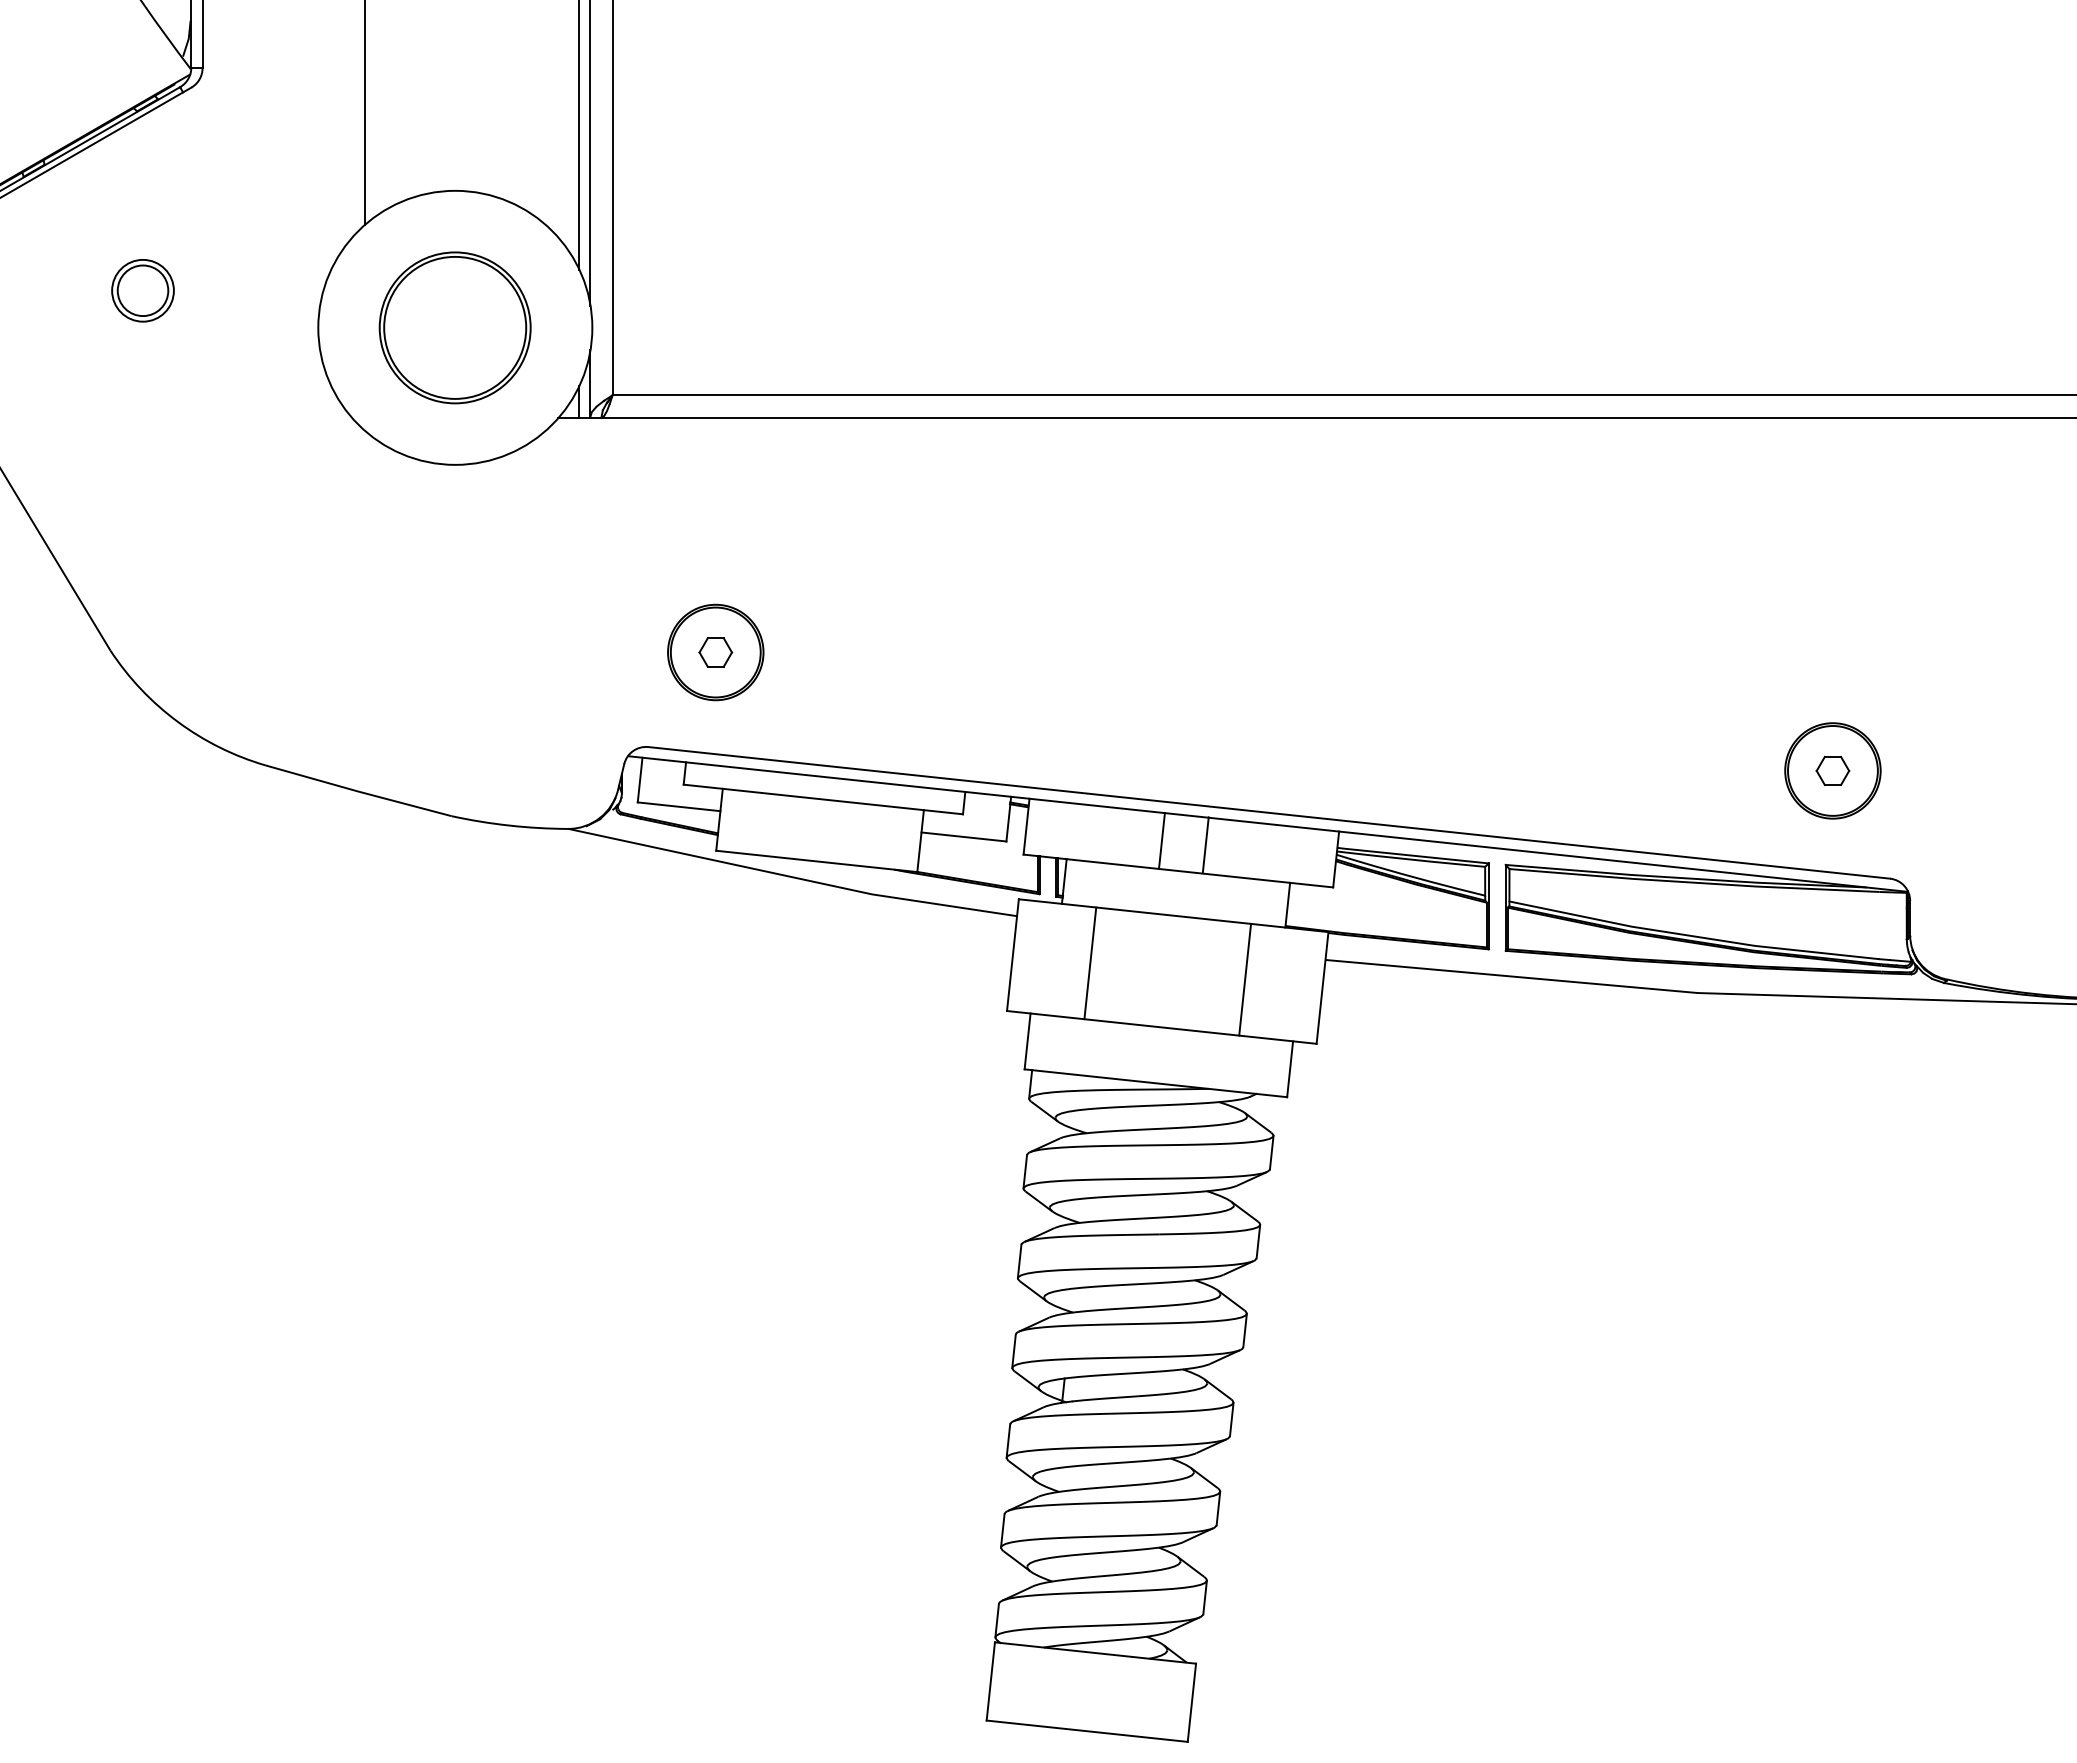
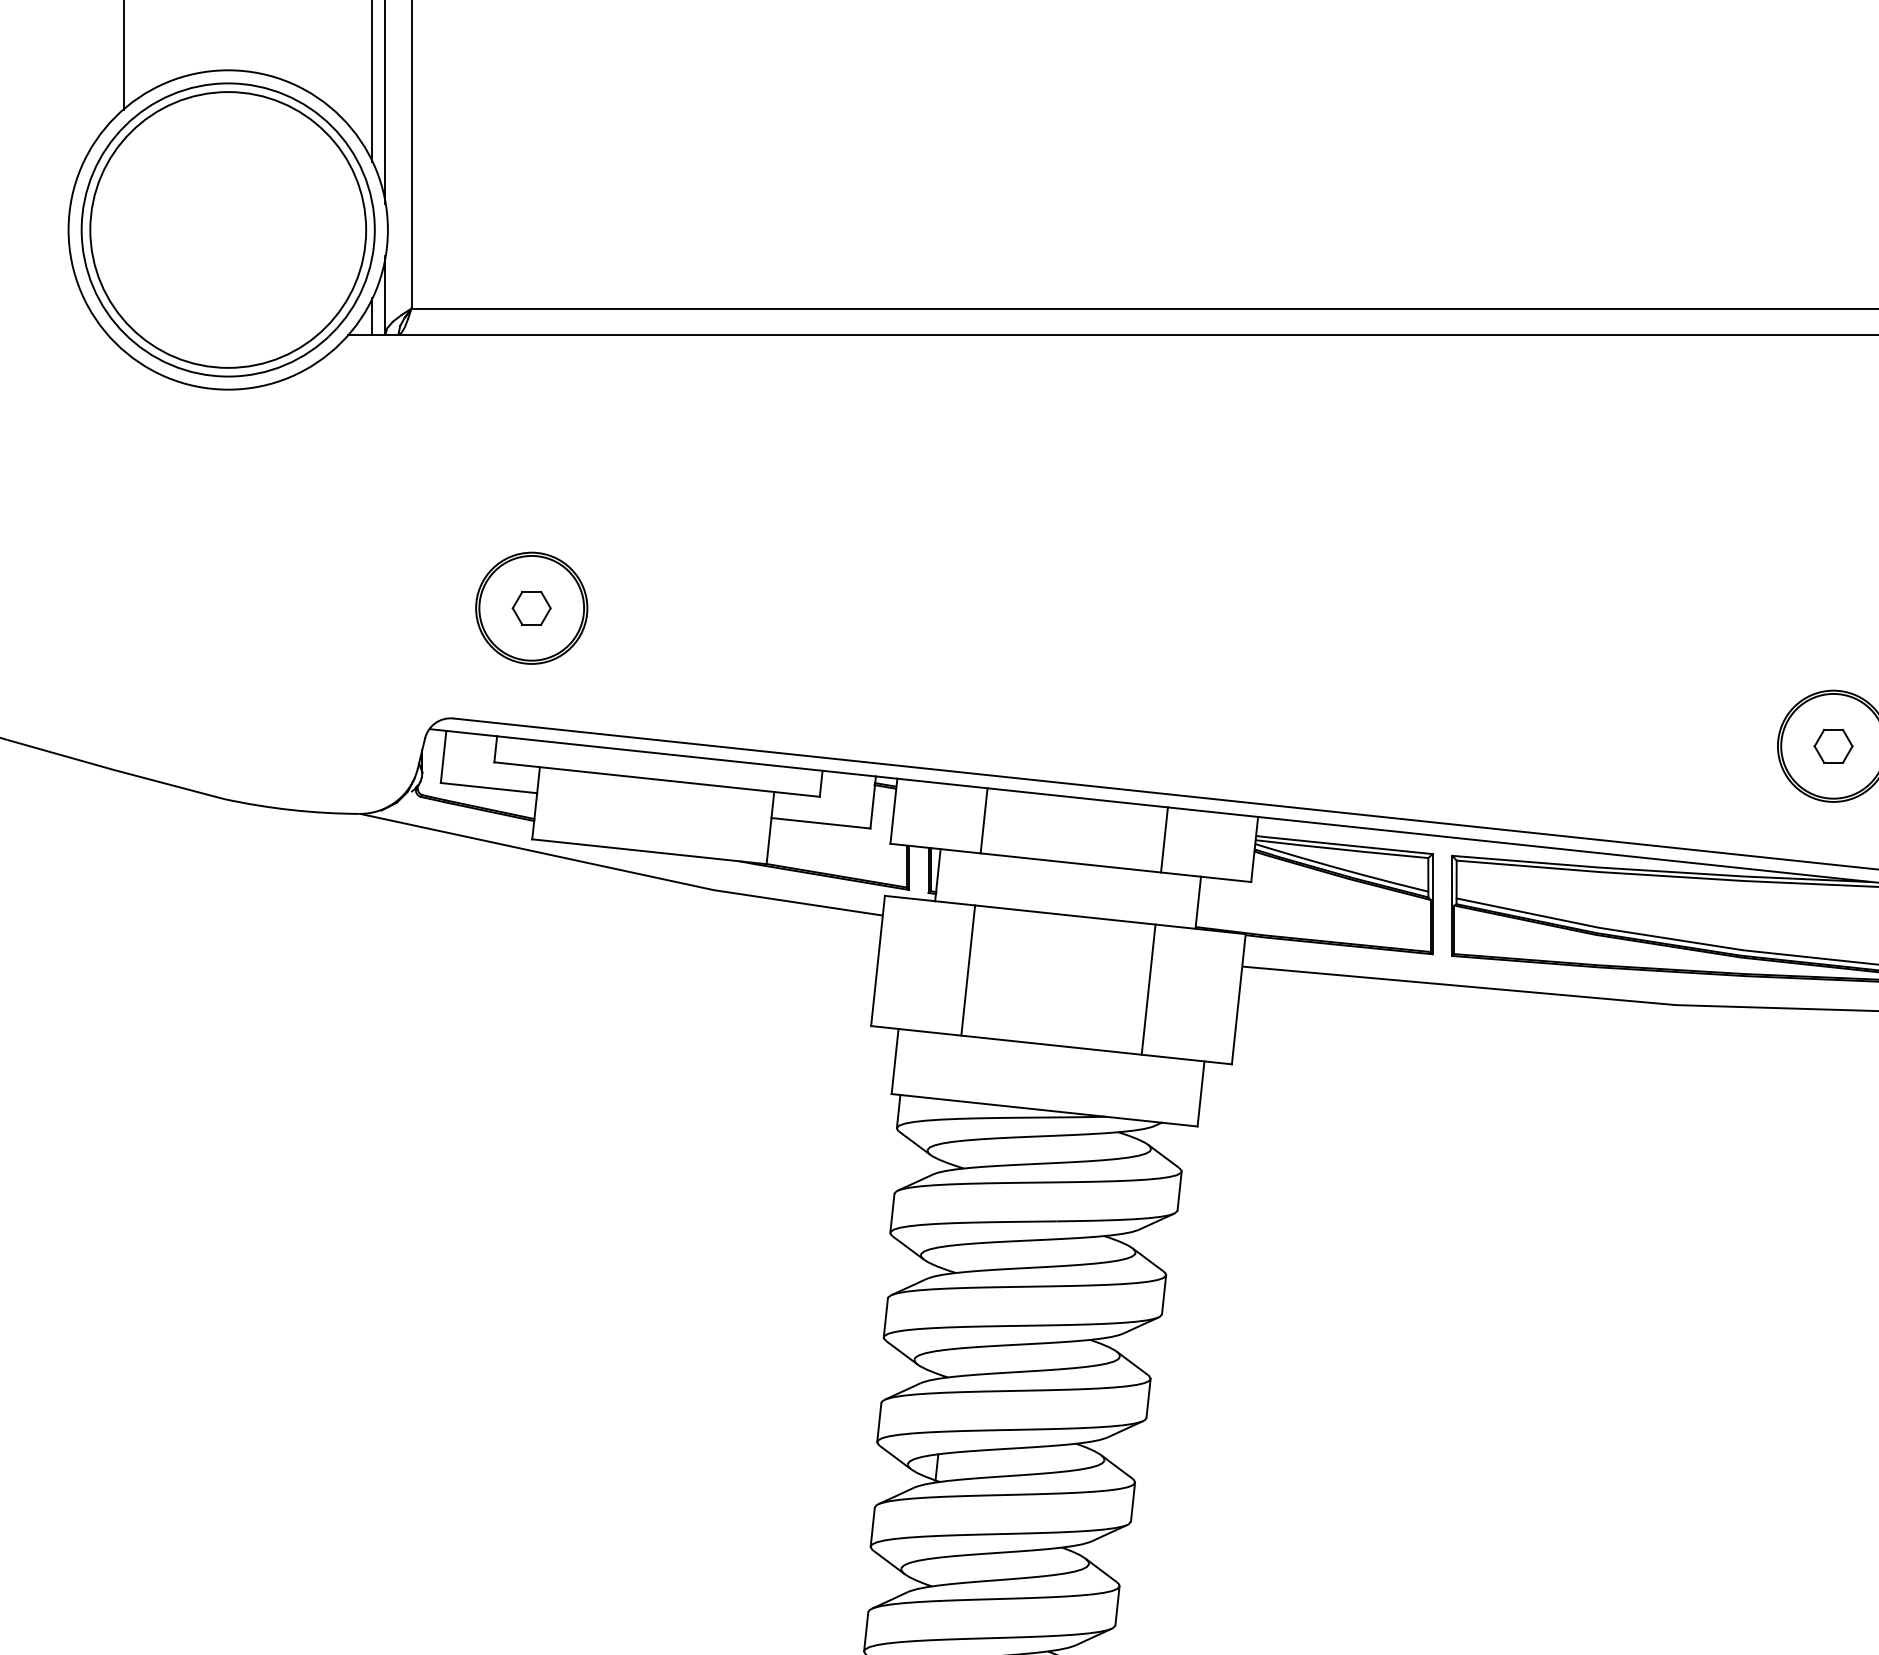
part: (454, 327) -> (227, 229), size x1.67
line: (1161, 840) -> (983, 820), moved
line: (1205, 845) -> (1164, 840), moved

